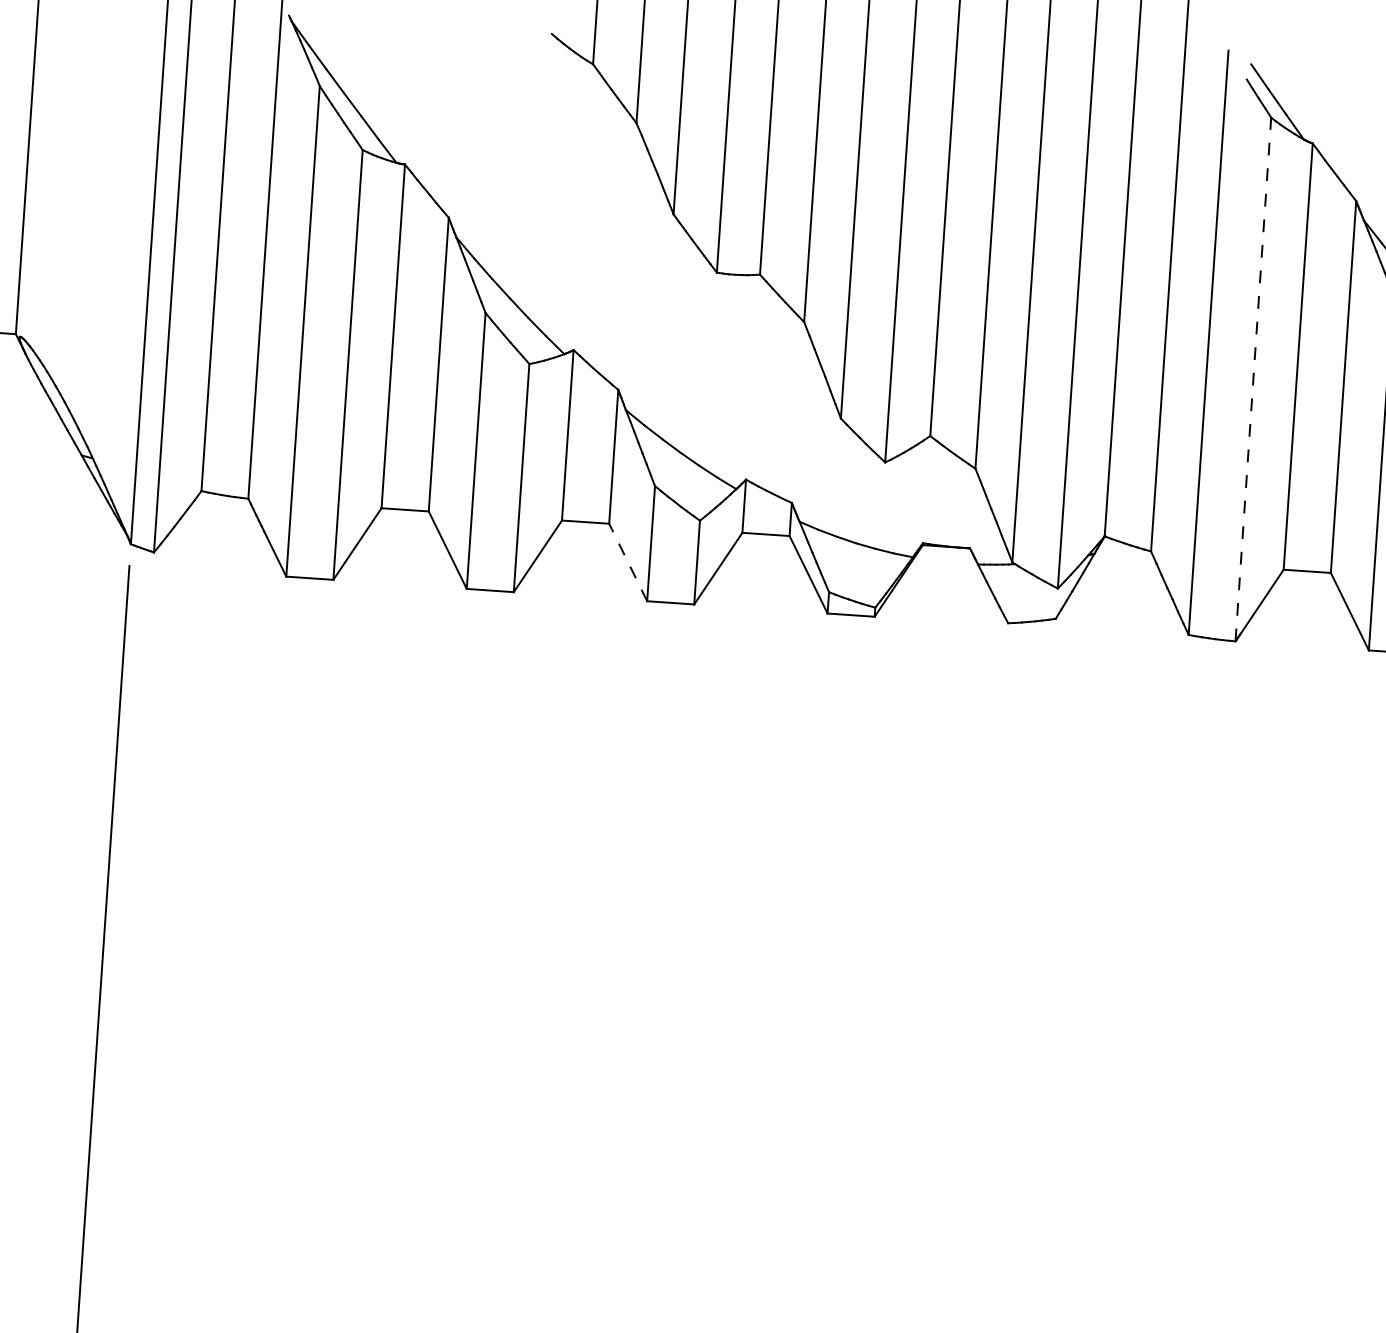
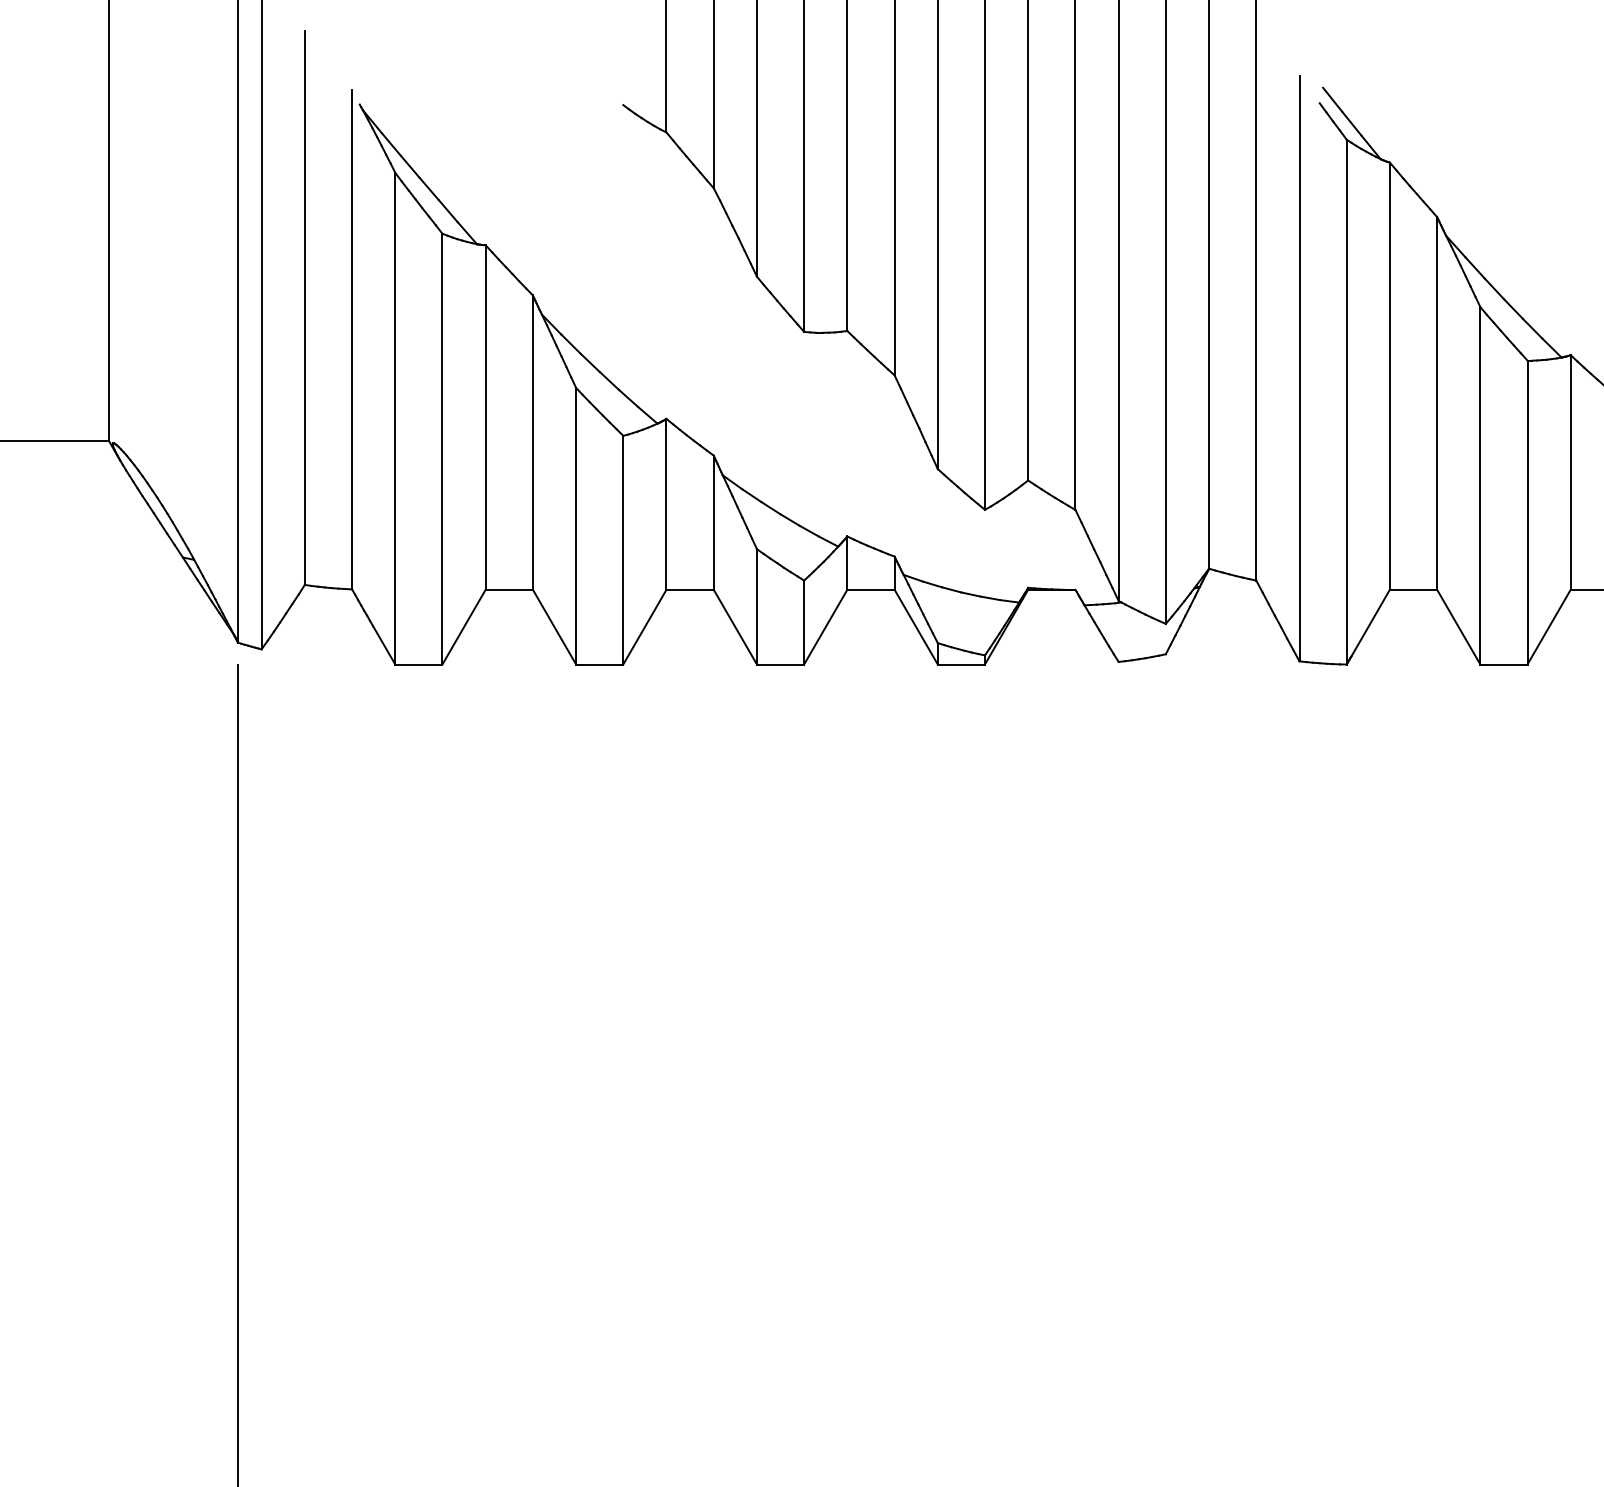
line: (1253, 378) -> (1346, 401), dashed -> solid
line: (628, 561) -> (735, 626), dashed -> solid

